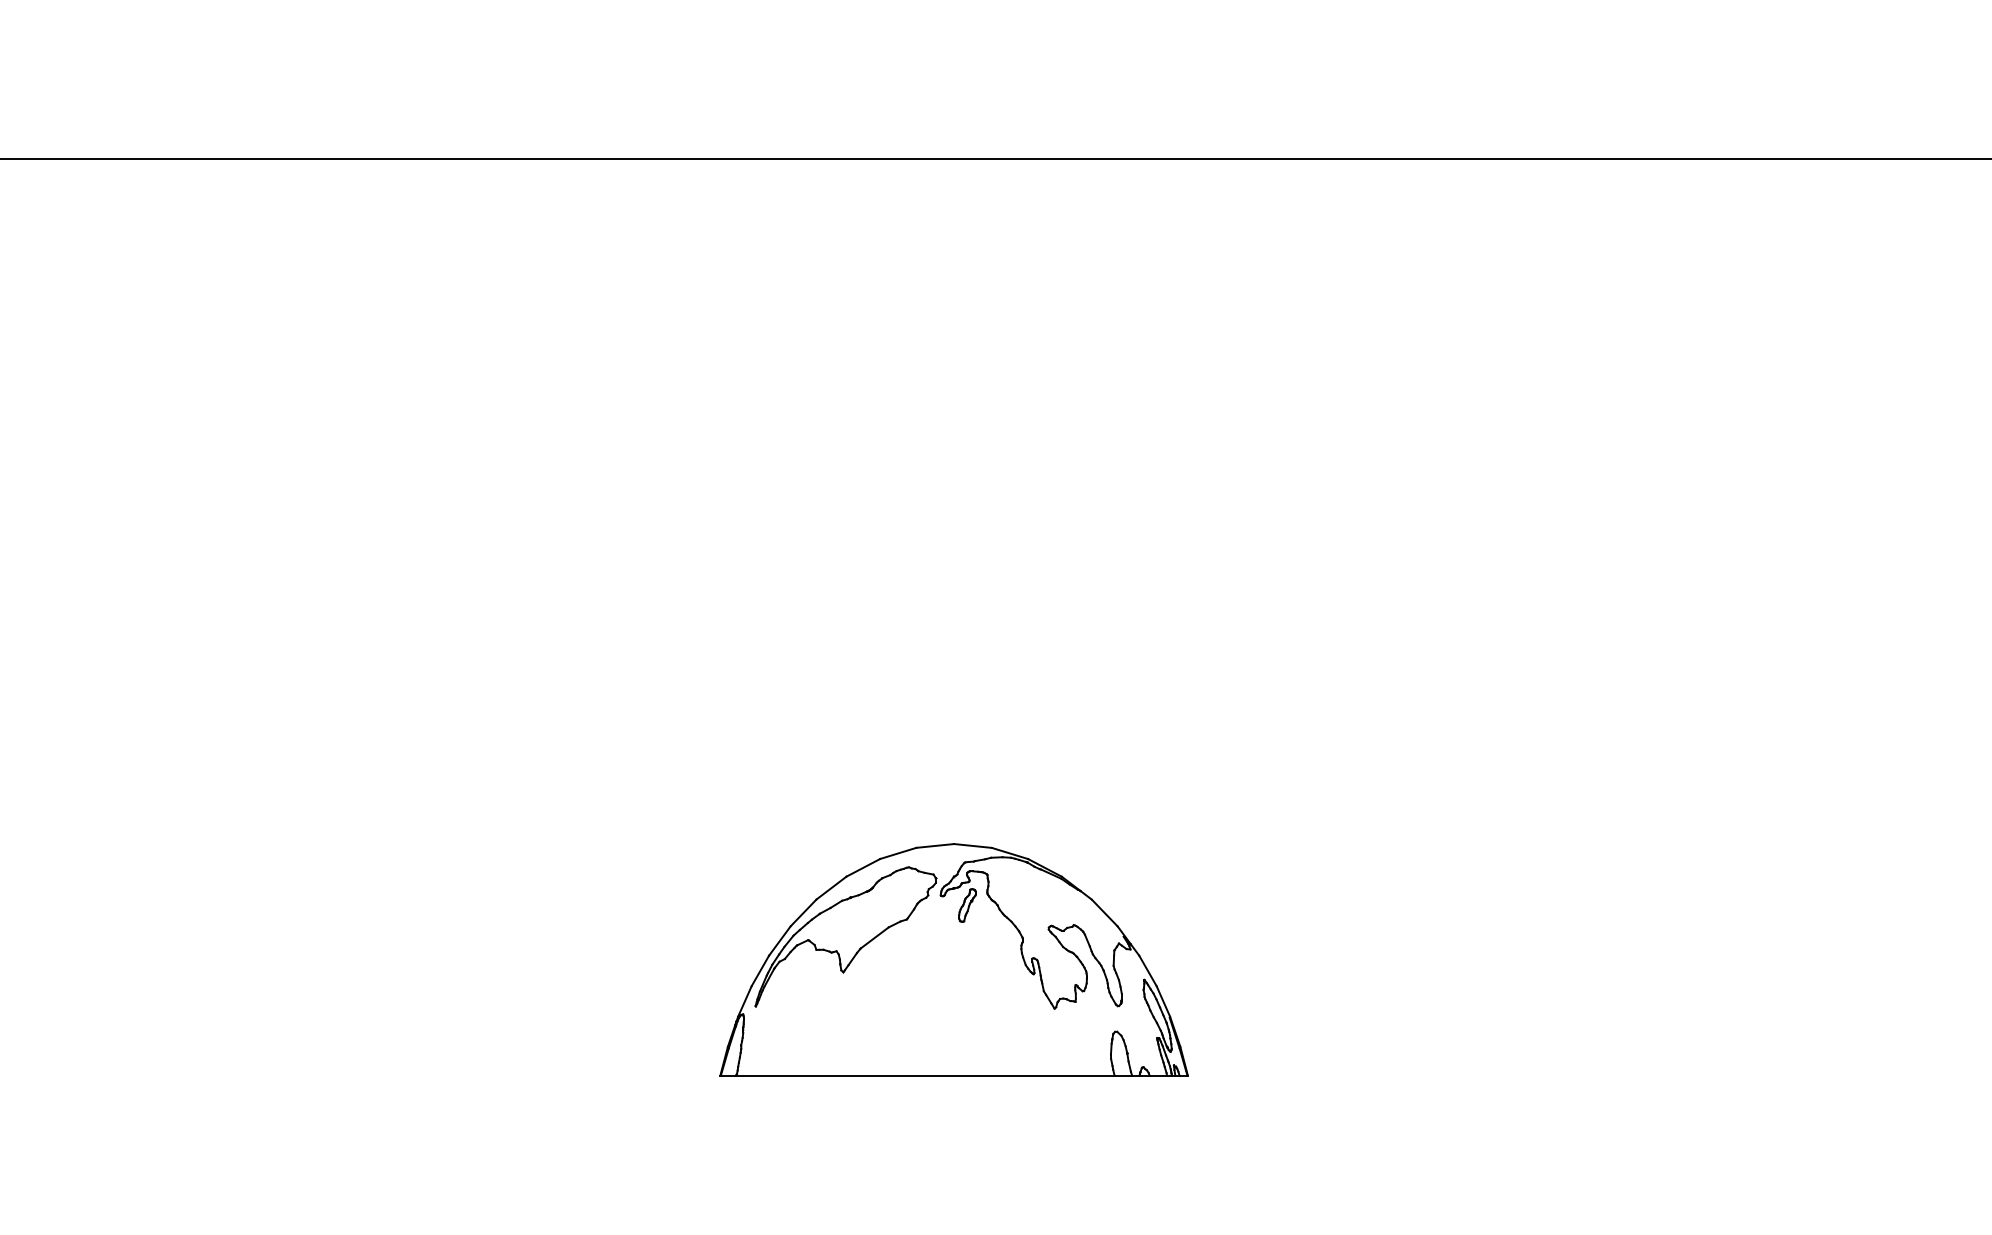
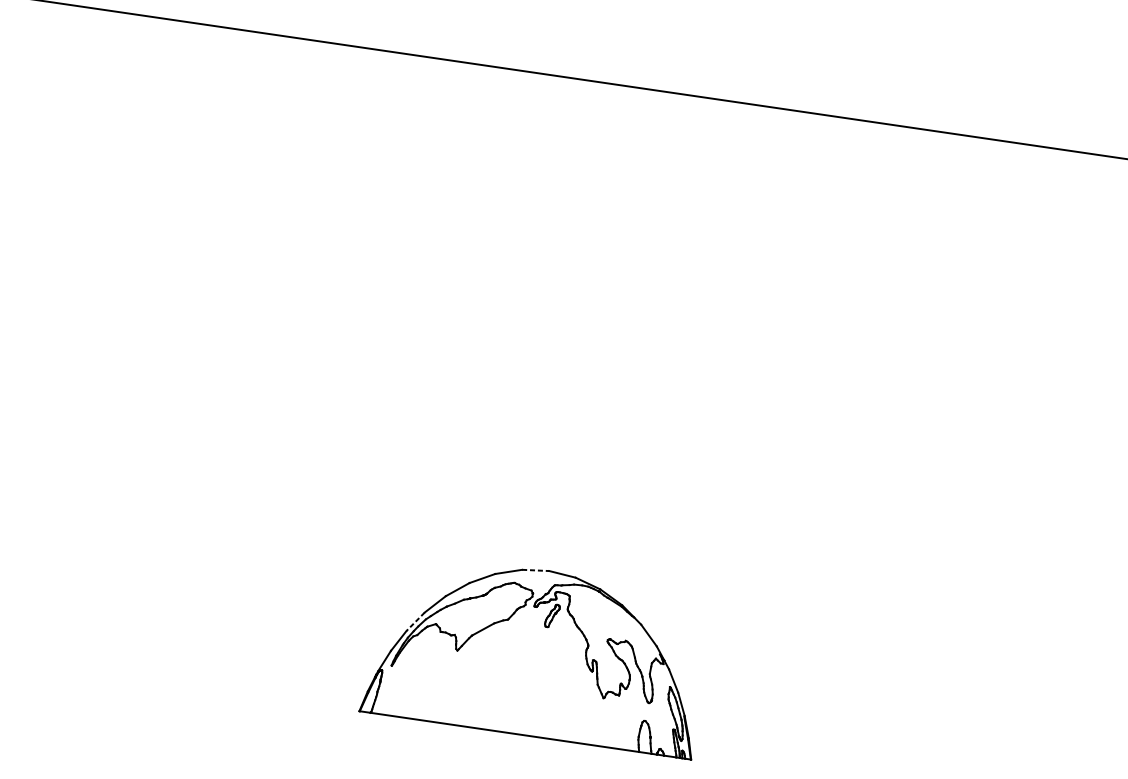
line: (935, 845) -> (535, 570), solid -> dashed
line: (779, 941) -> (415, 622), solid -> dashed

